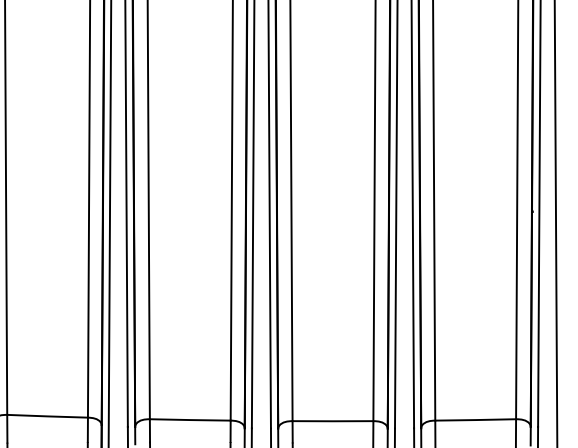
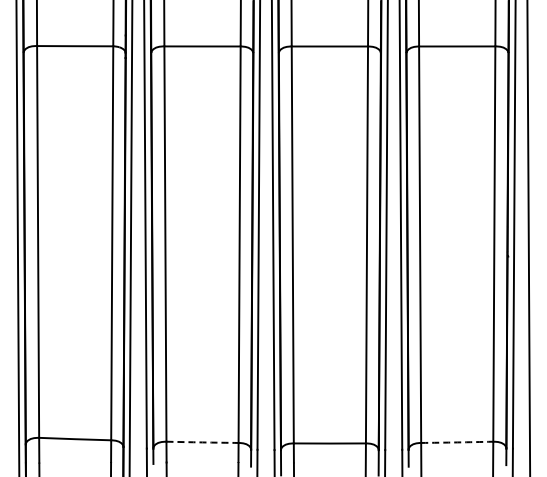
arc: (190, 420) -> (202, 442), solid -> dashed
arc: (475, 420) -> (457, 442), solid -> dashed

